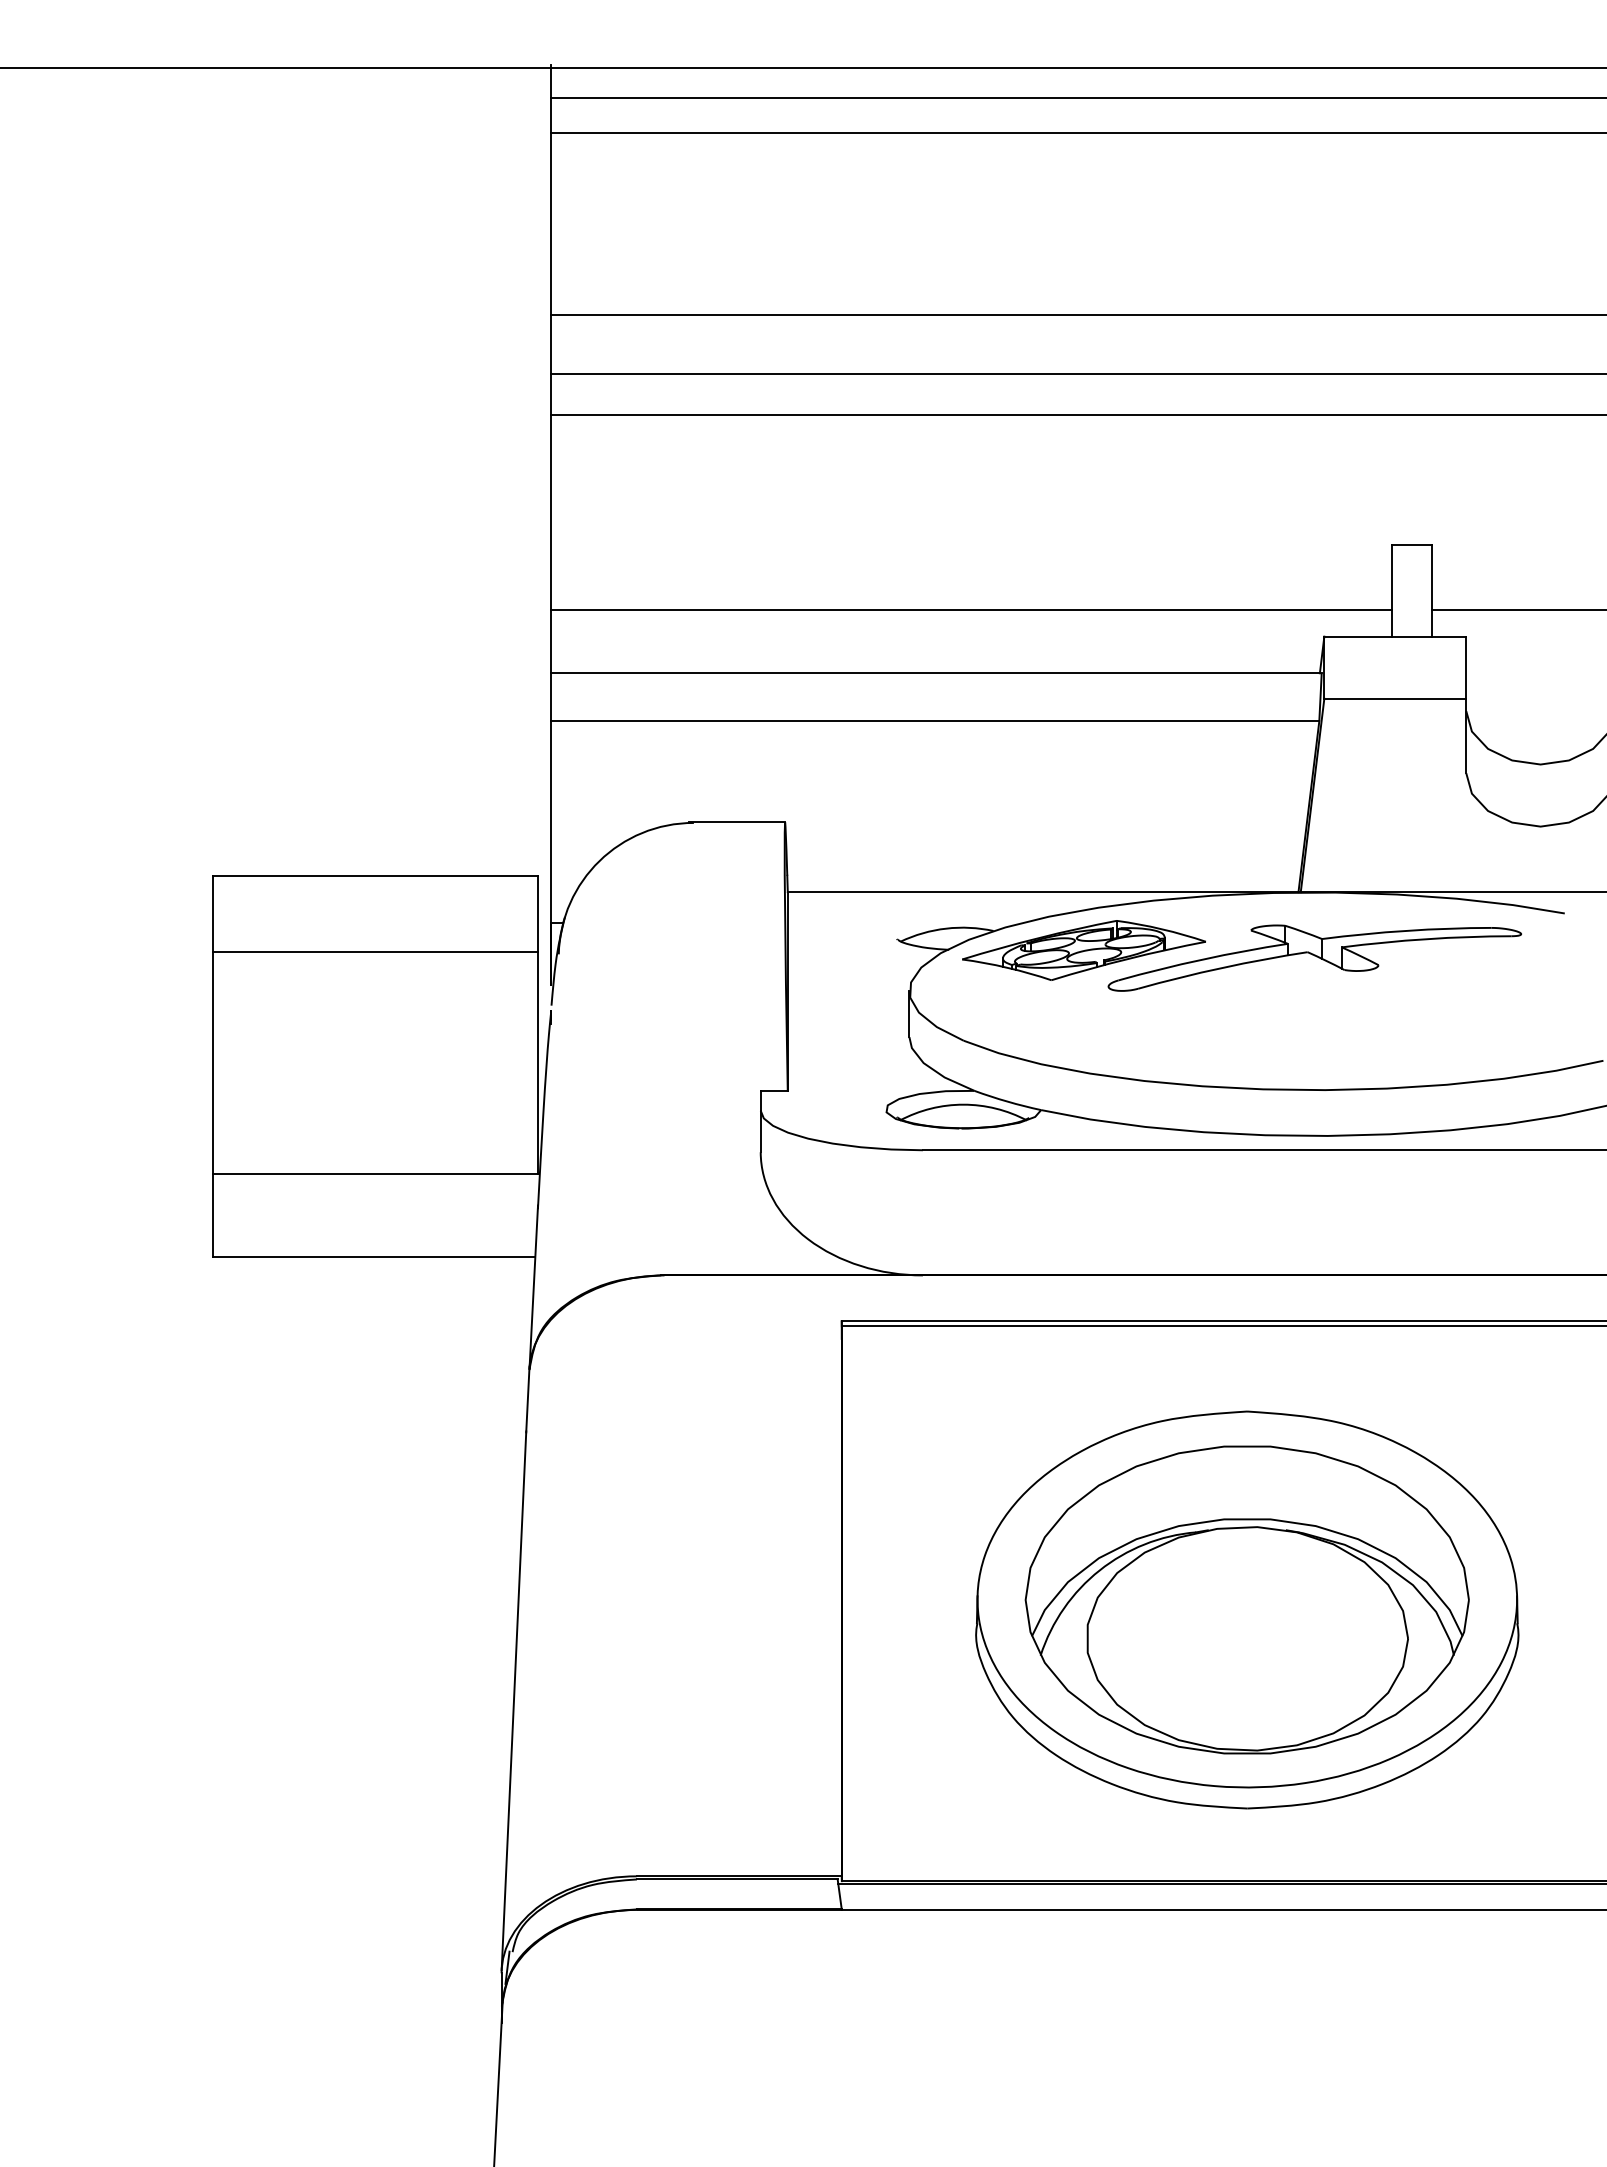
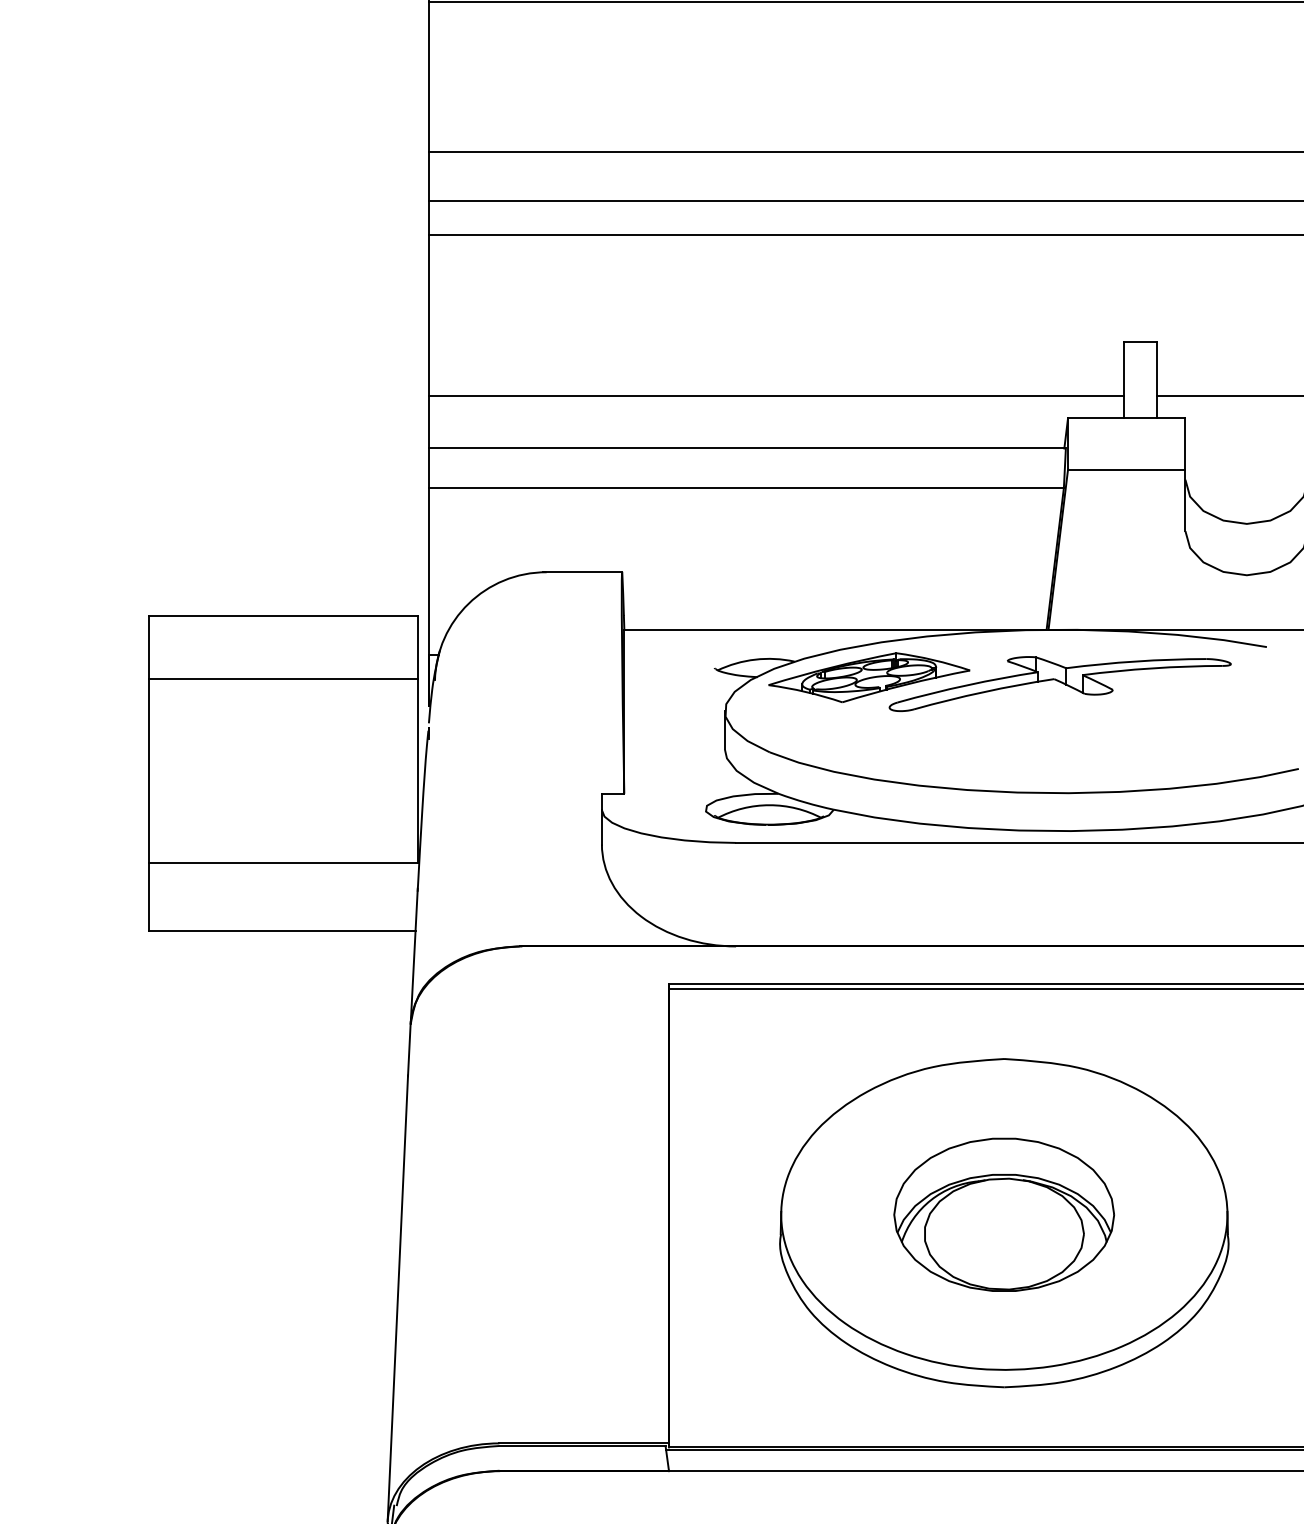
part: (1246, 1599) -> (1003, 1214), size x0.6

